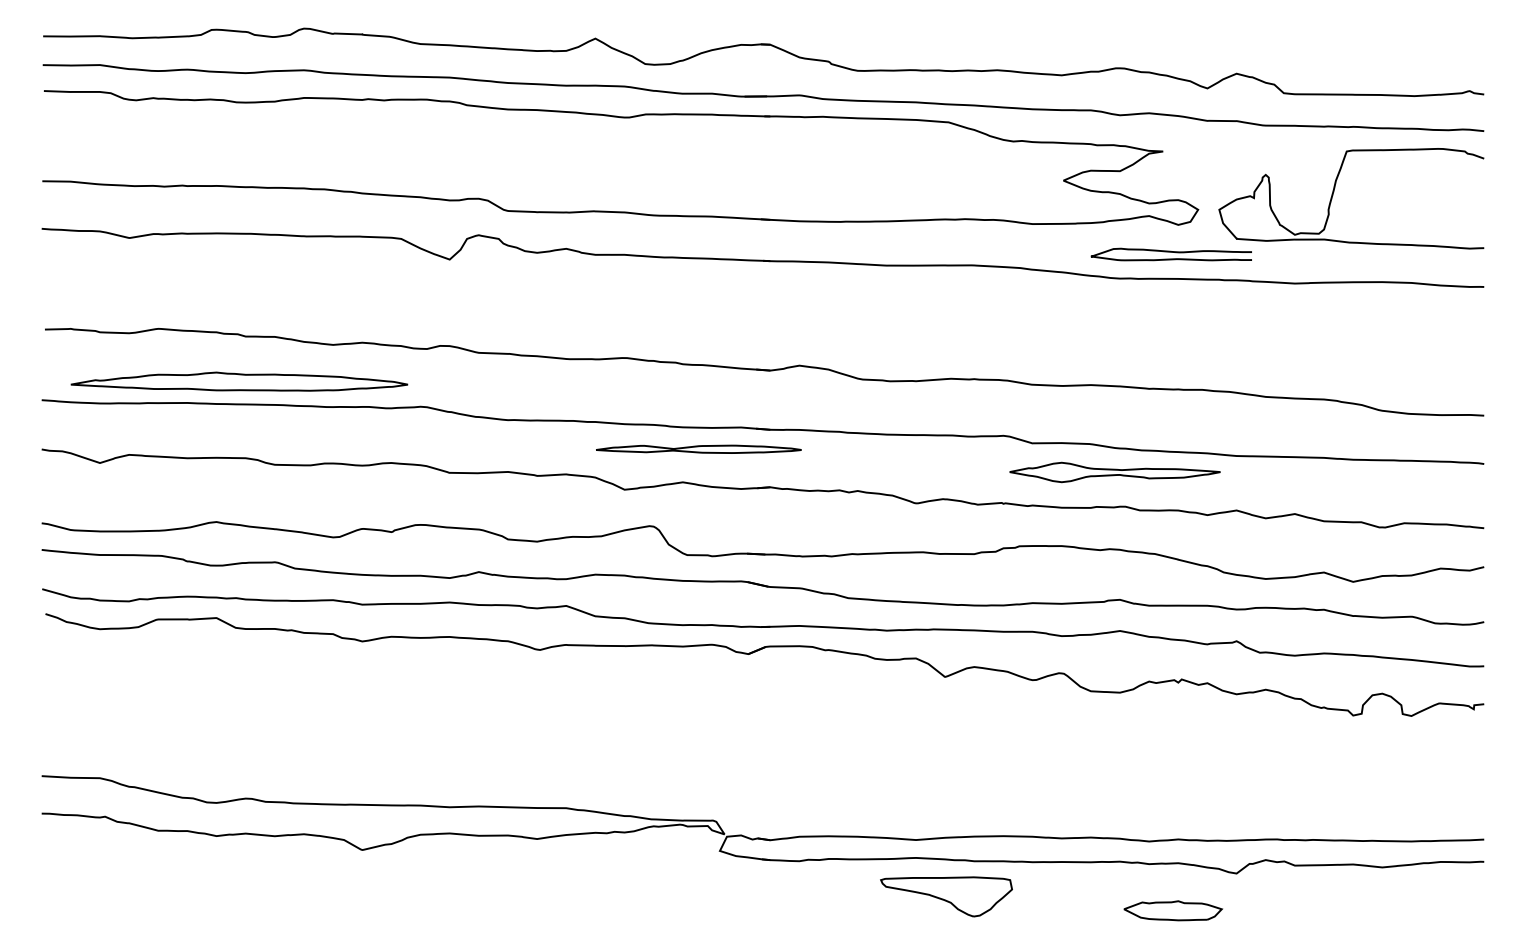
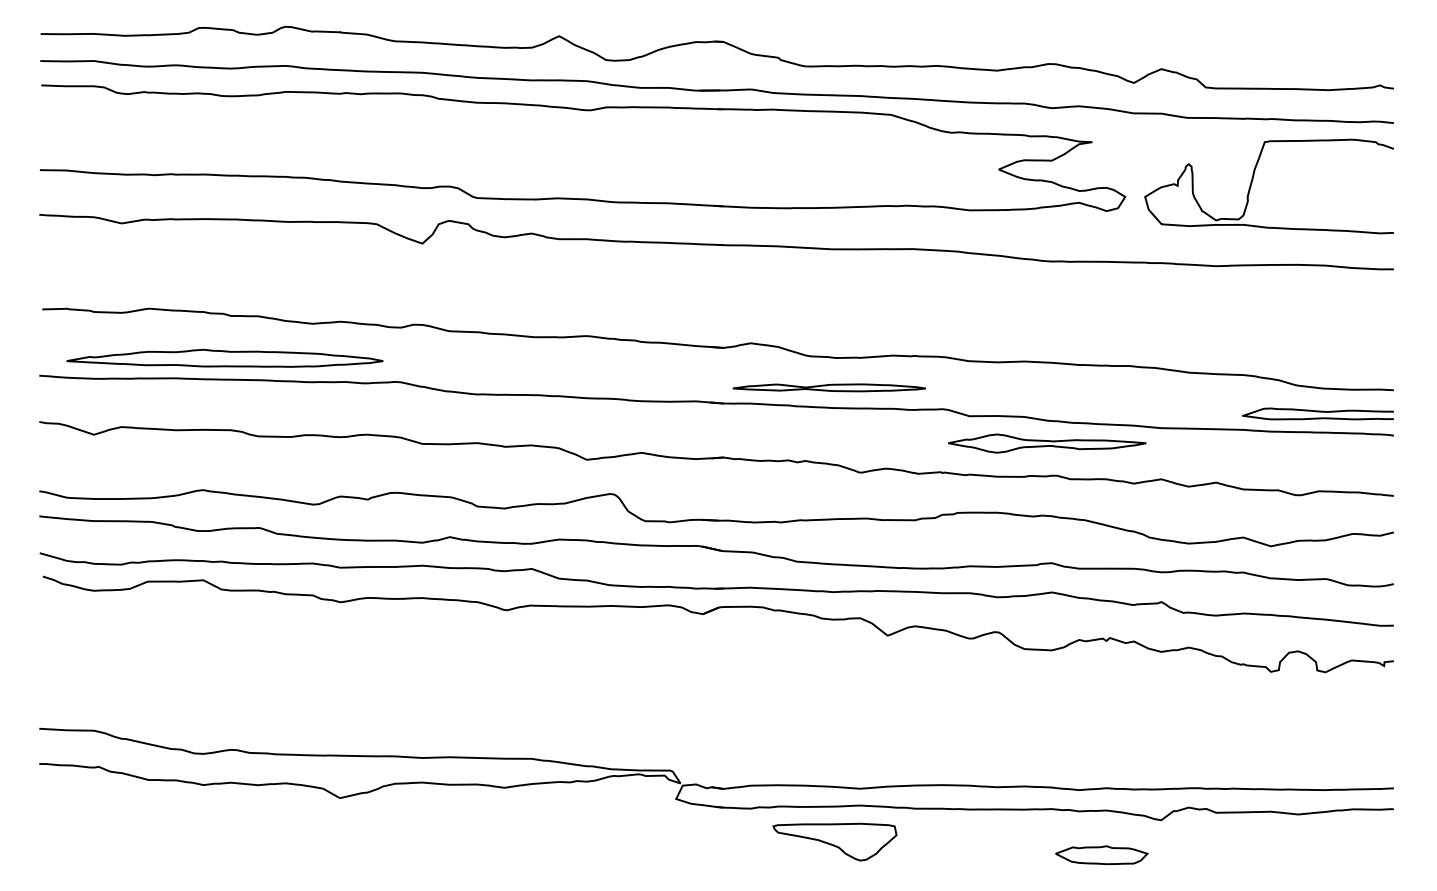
curve: (1170, 253) -> (1317, 412), moved
part: (697, 448) -> (828, 387), moved
part: (946, 896) -> (834, 841), moved

